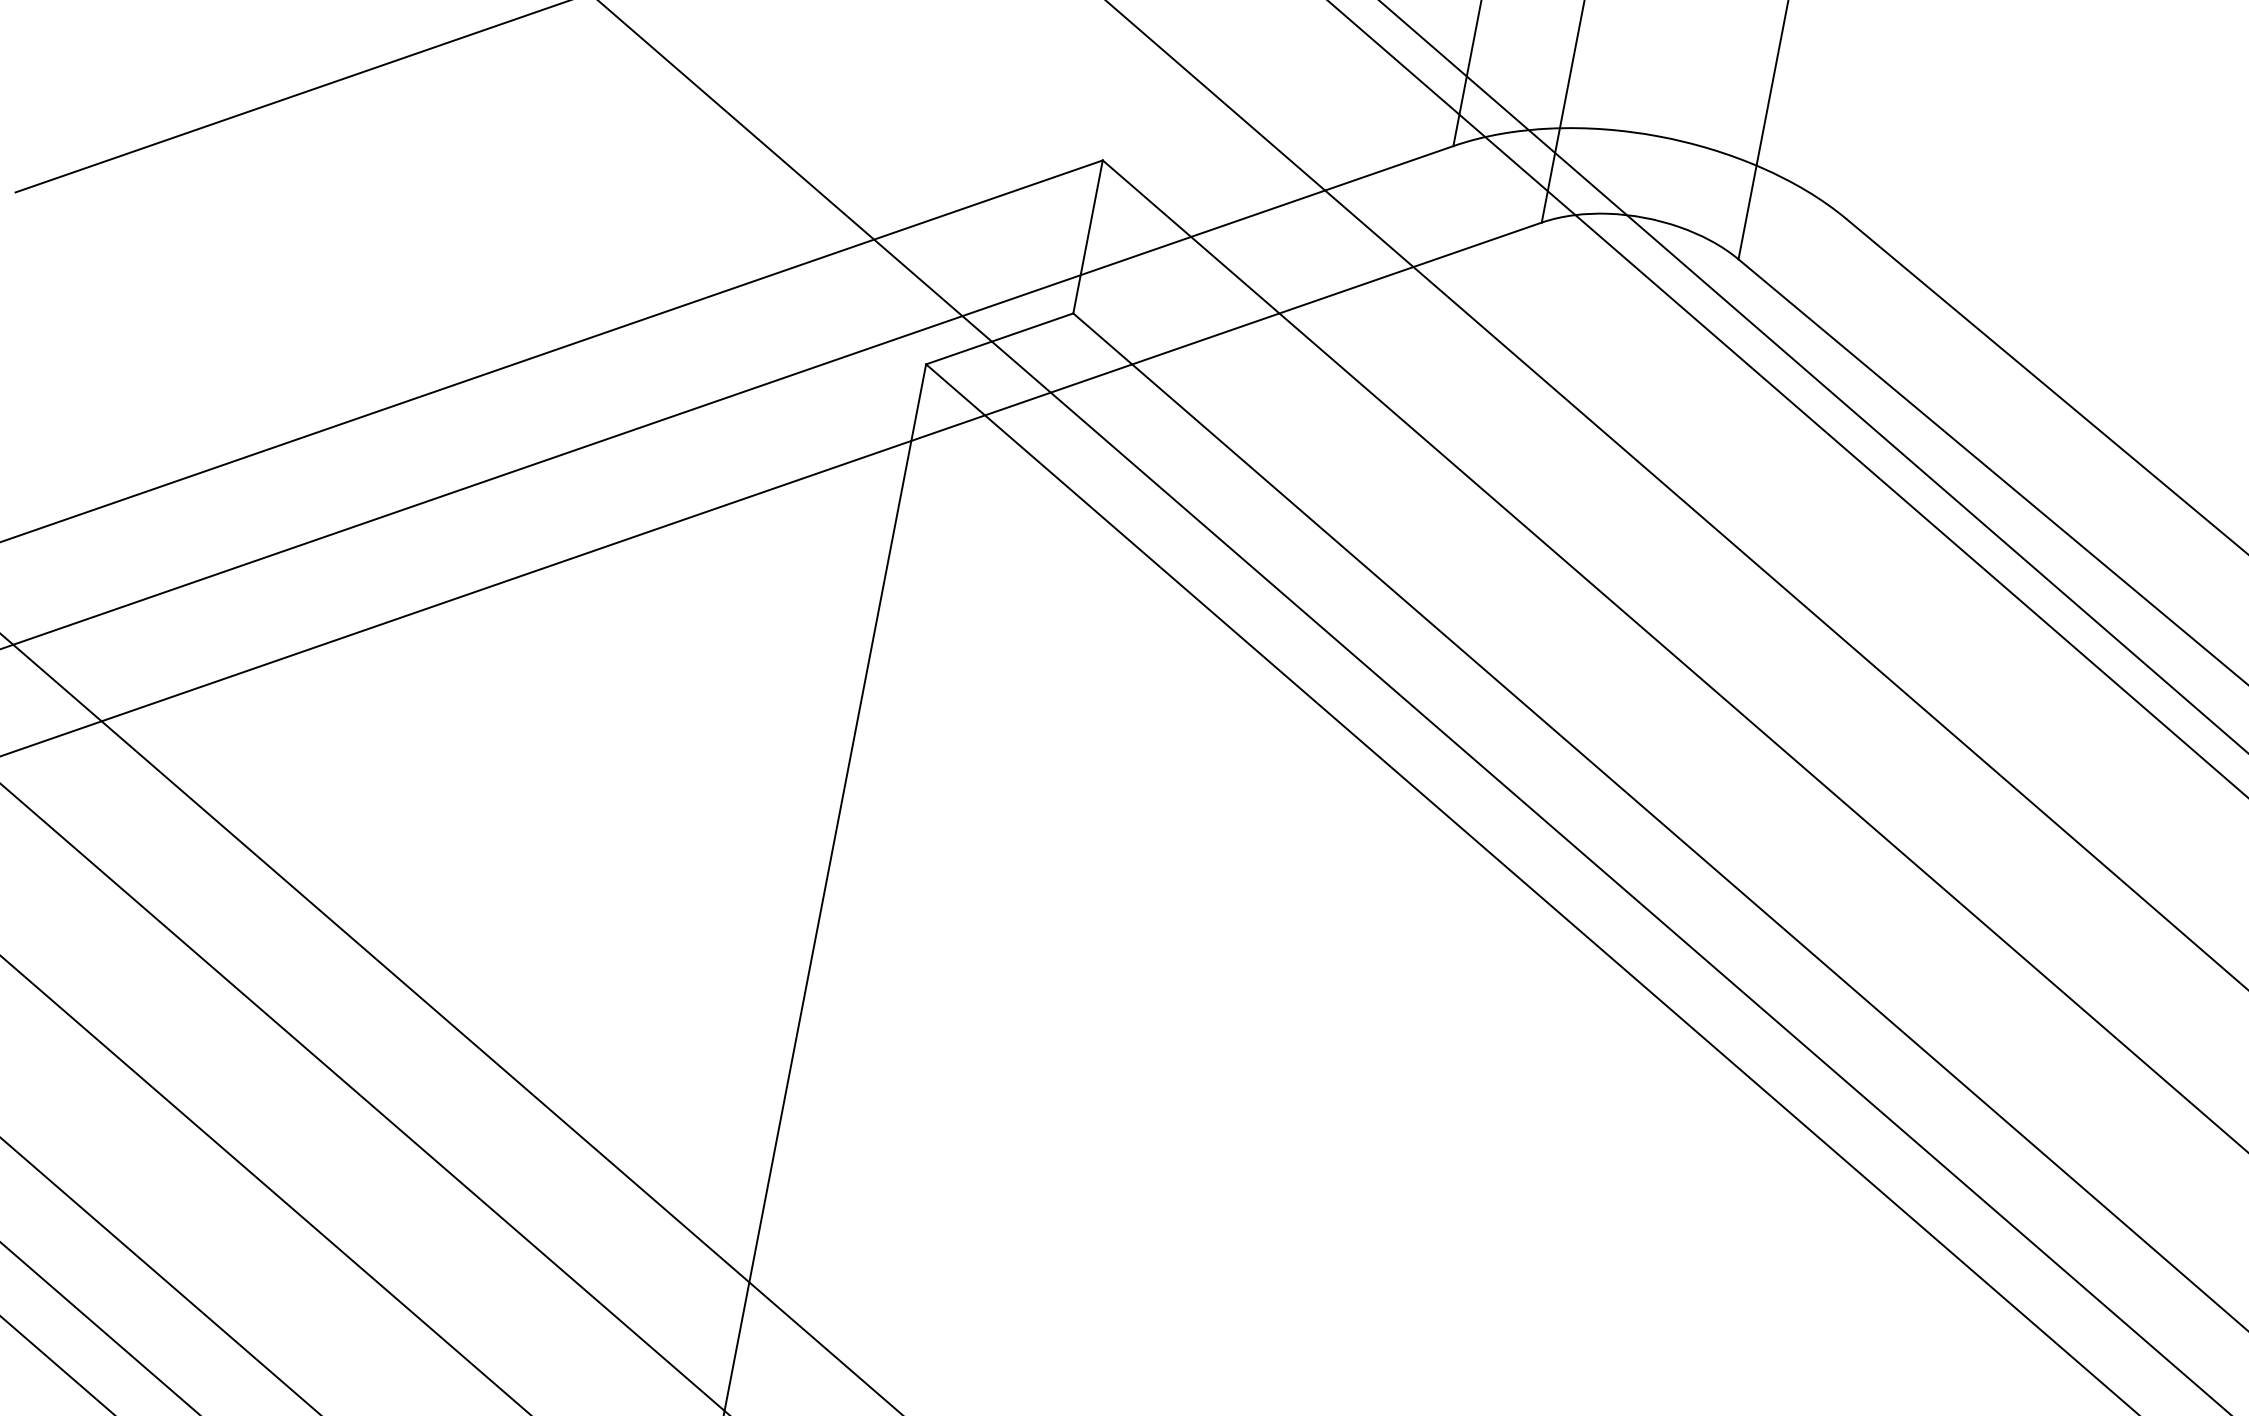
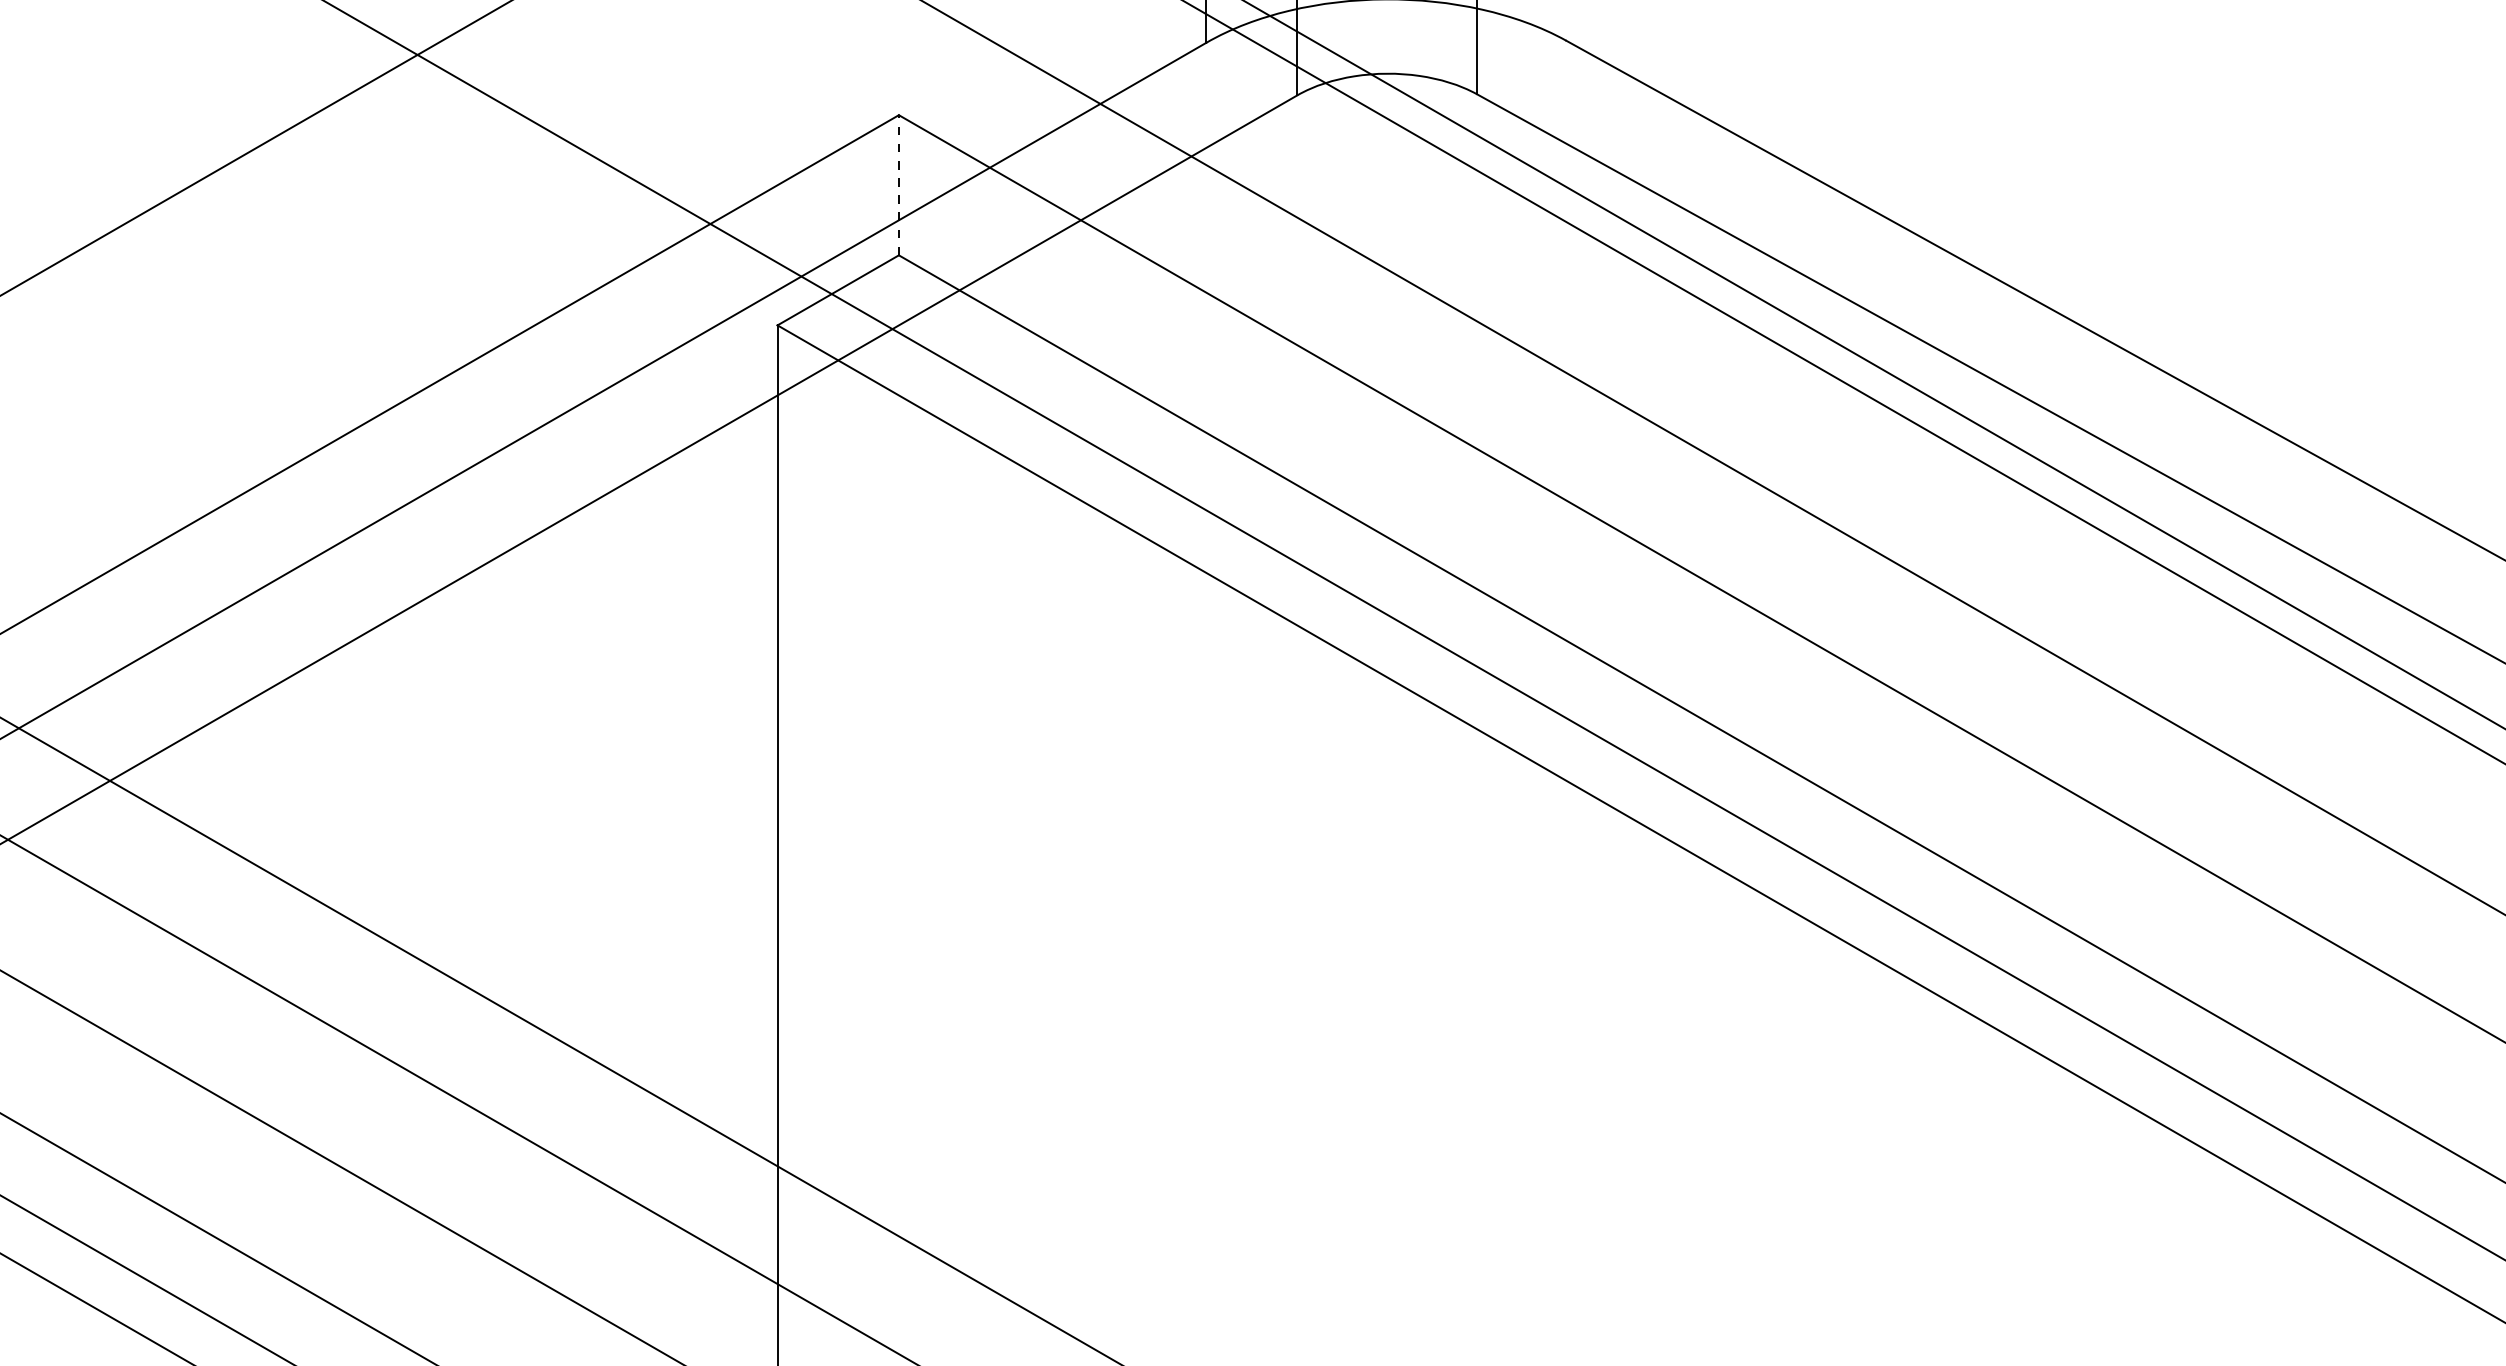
line: (1087, 236) -> (898, 184), solid -> dashed

